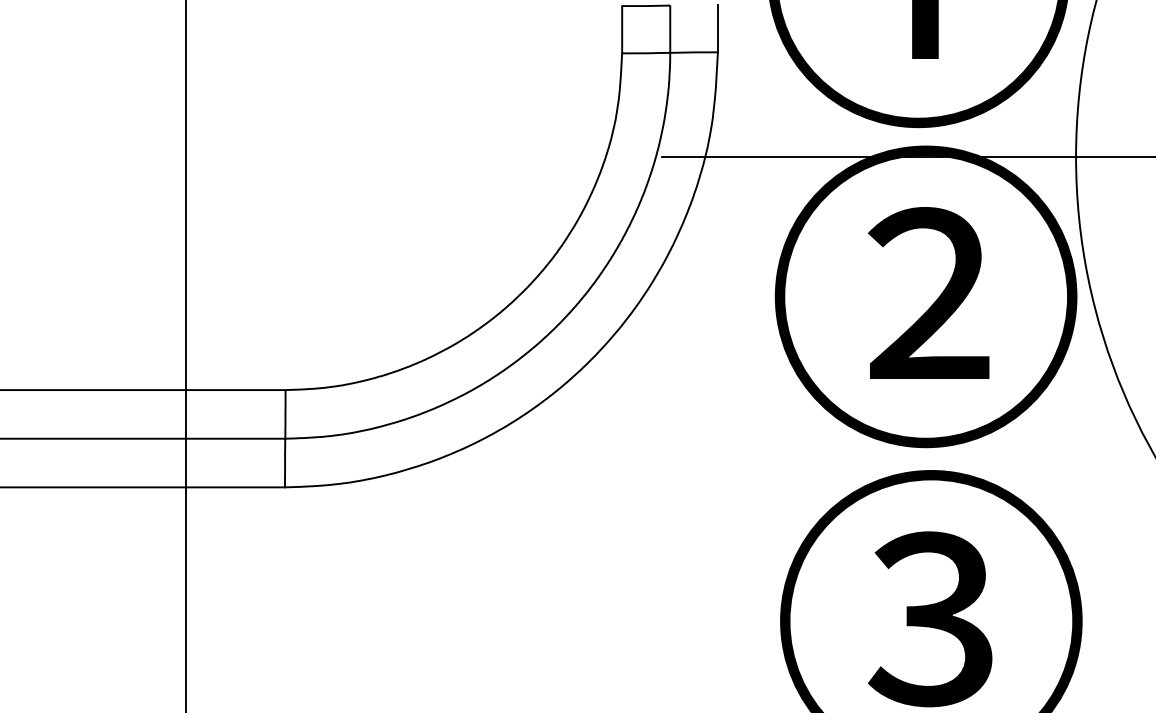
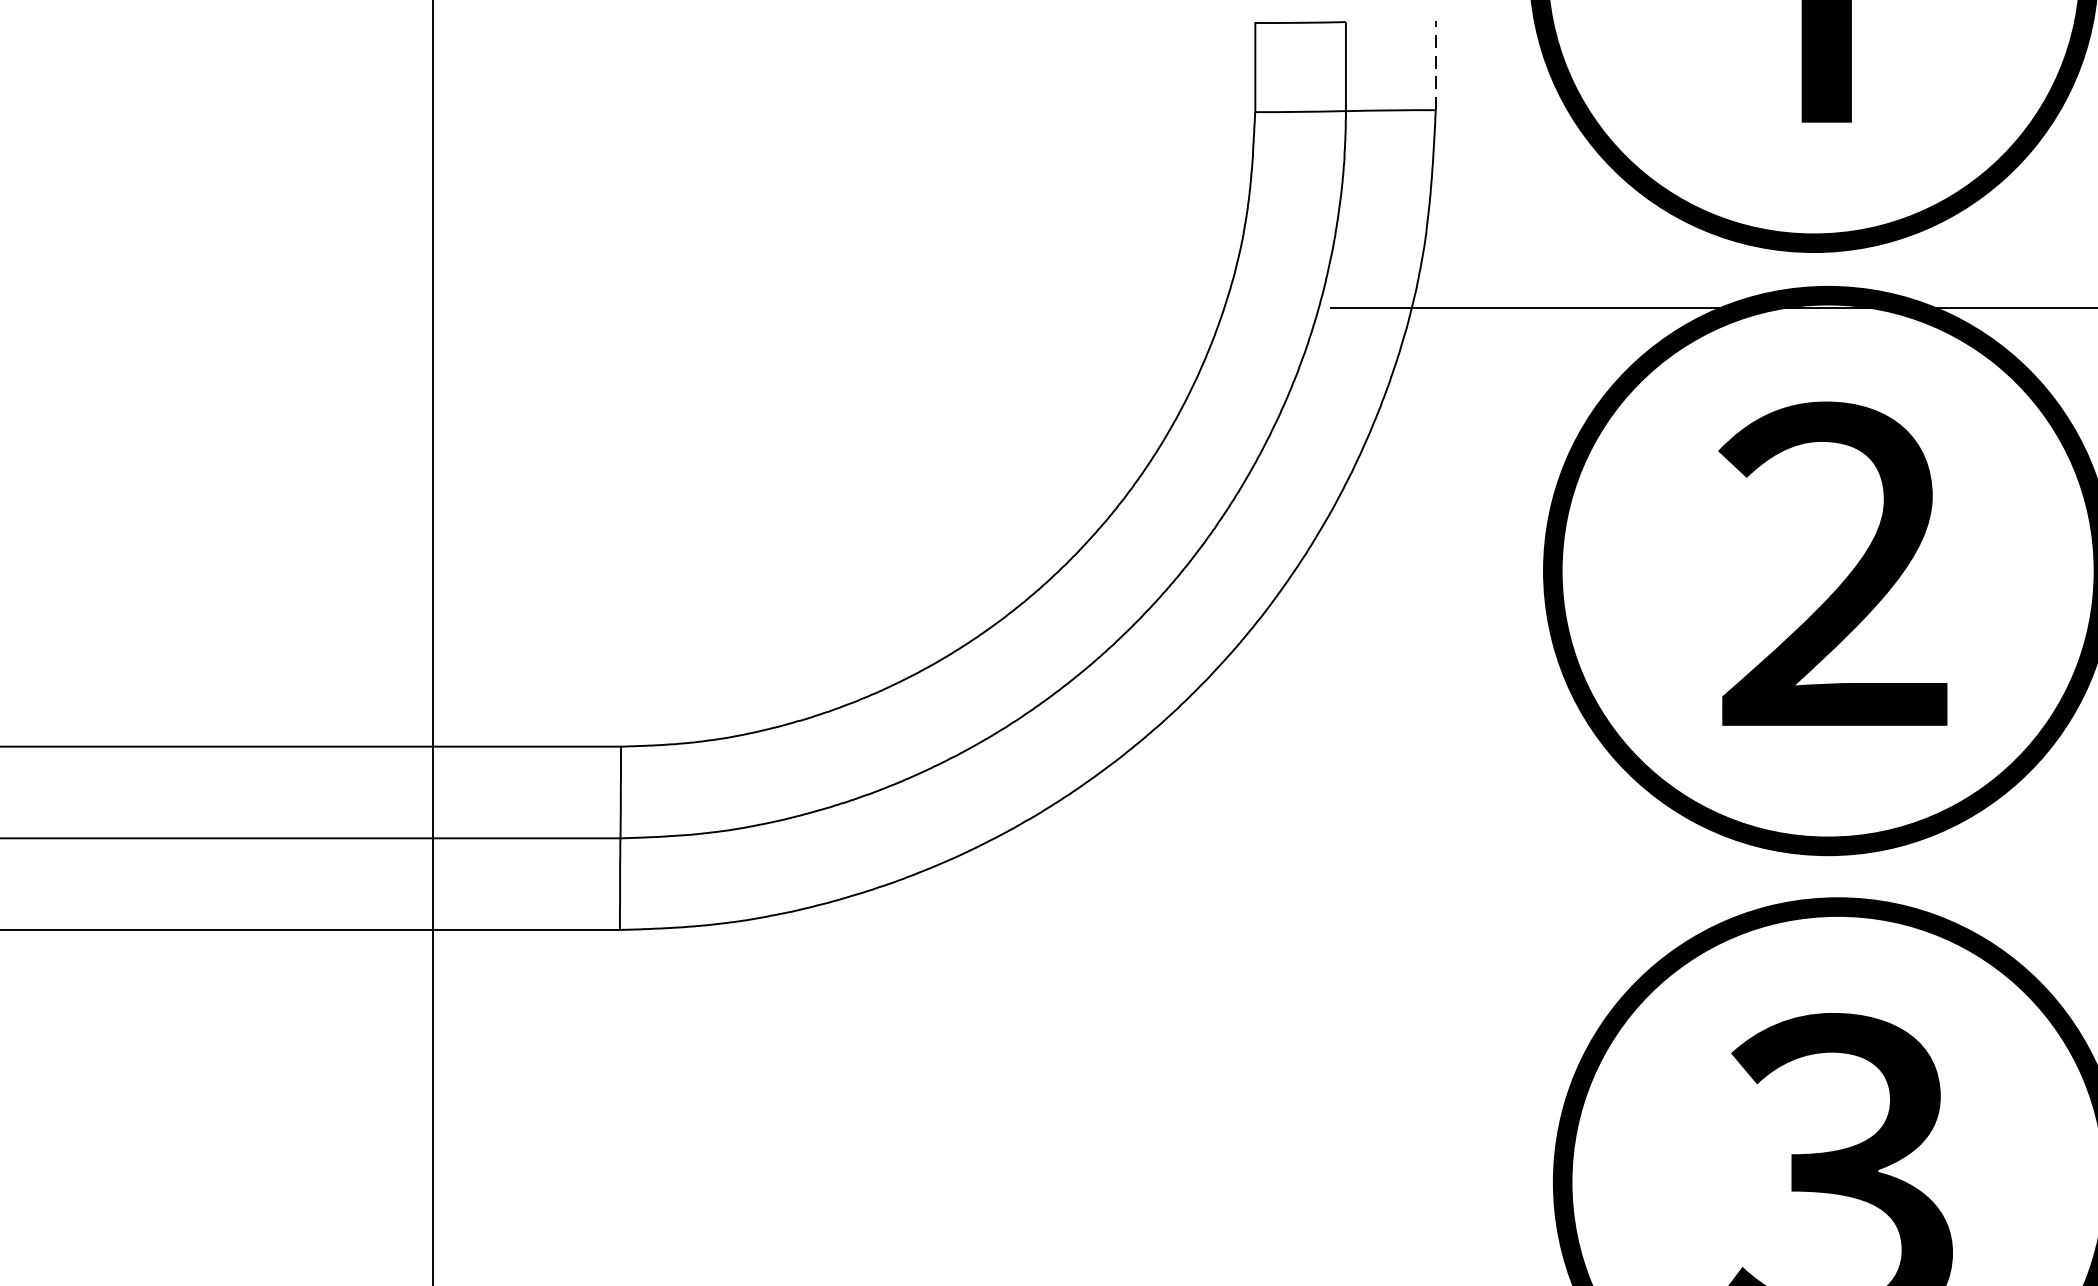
line: (717, 28) -> (1434, 65), solid -> dashed

